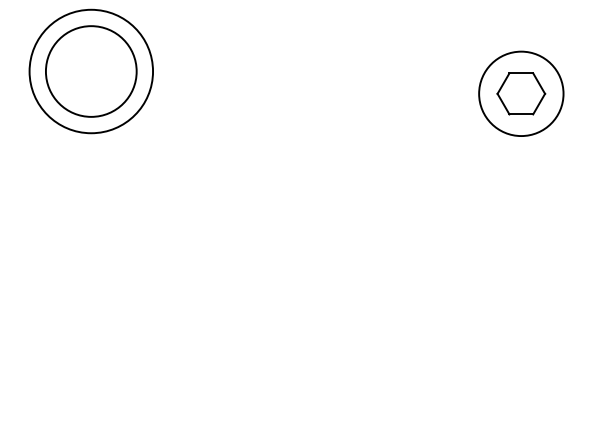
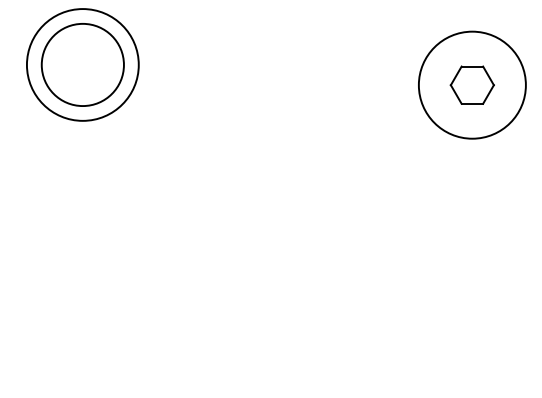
circle: (521, 93) -> (472, 84), size x1.4

